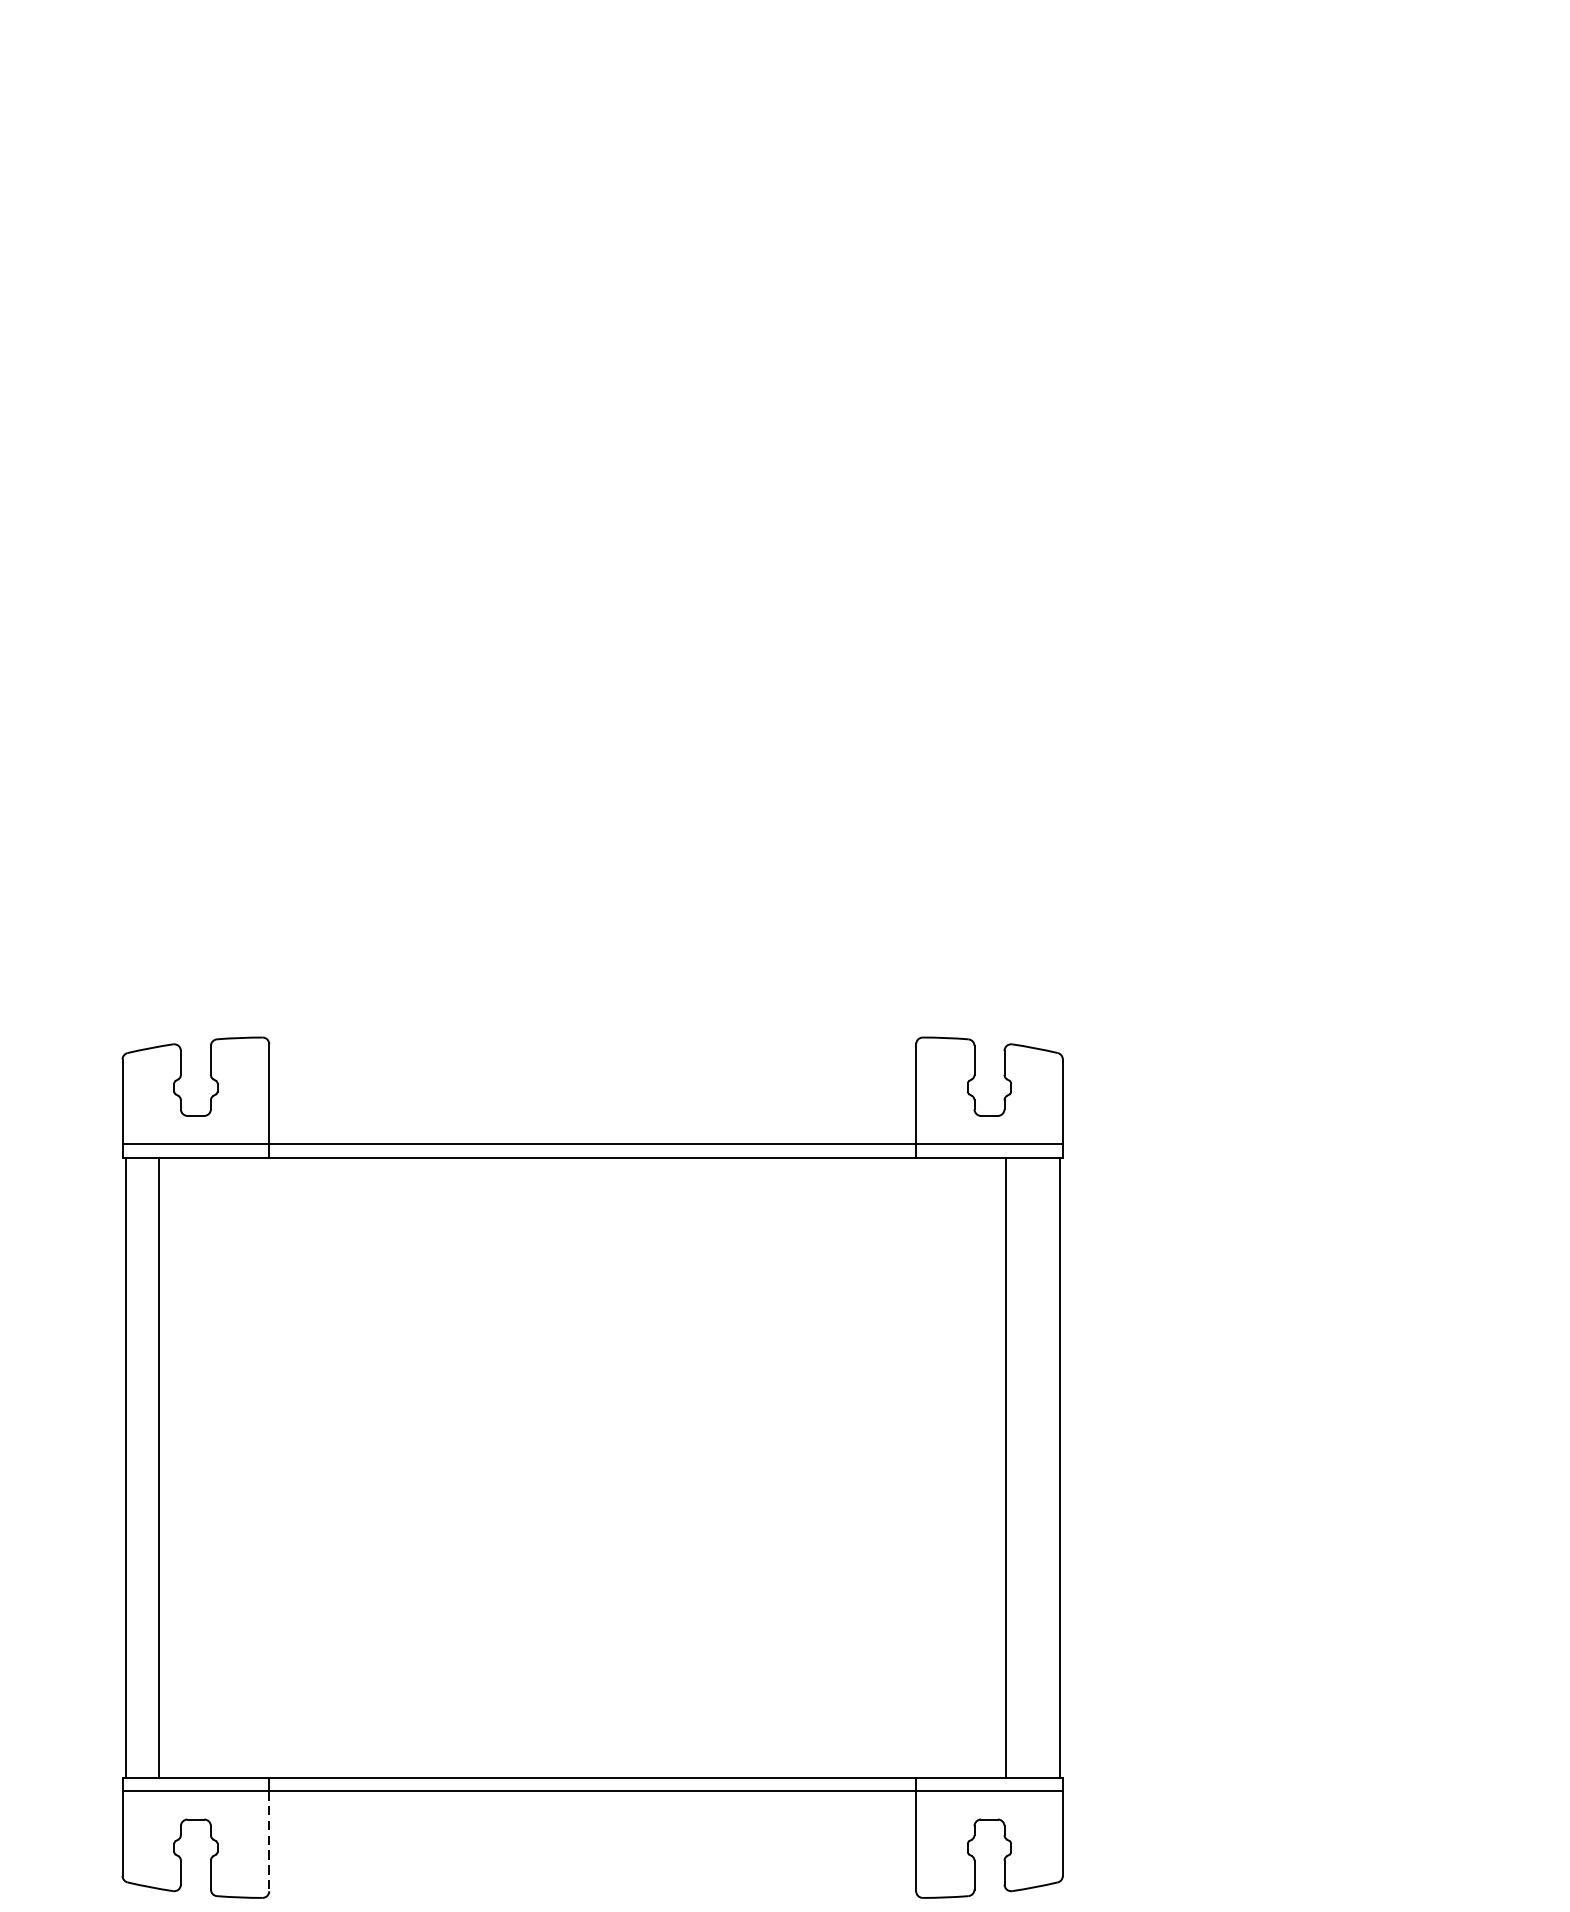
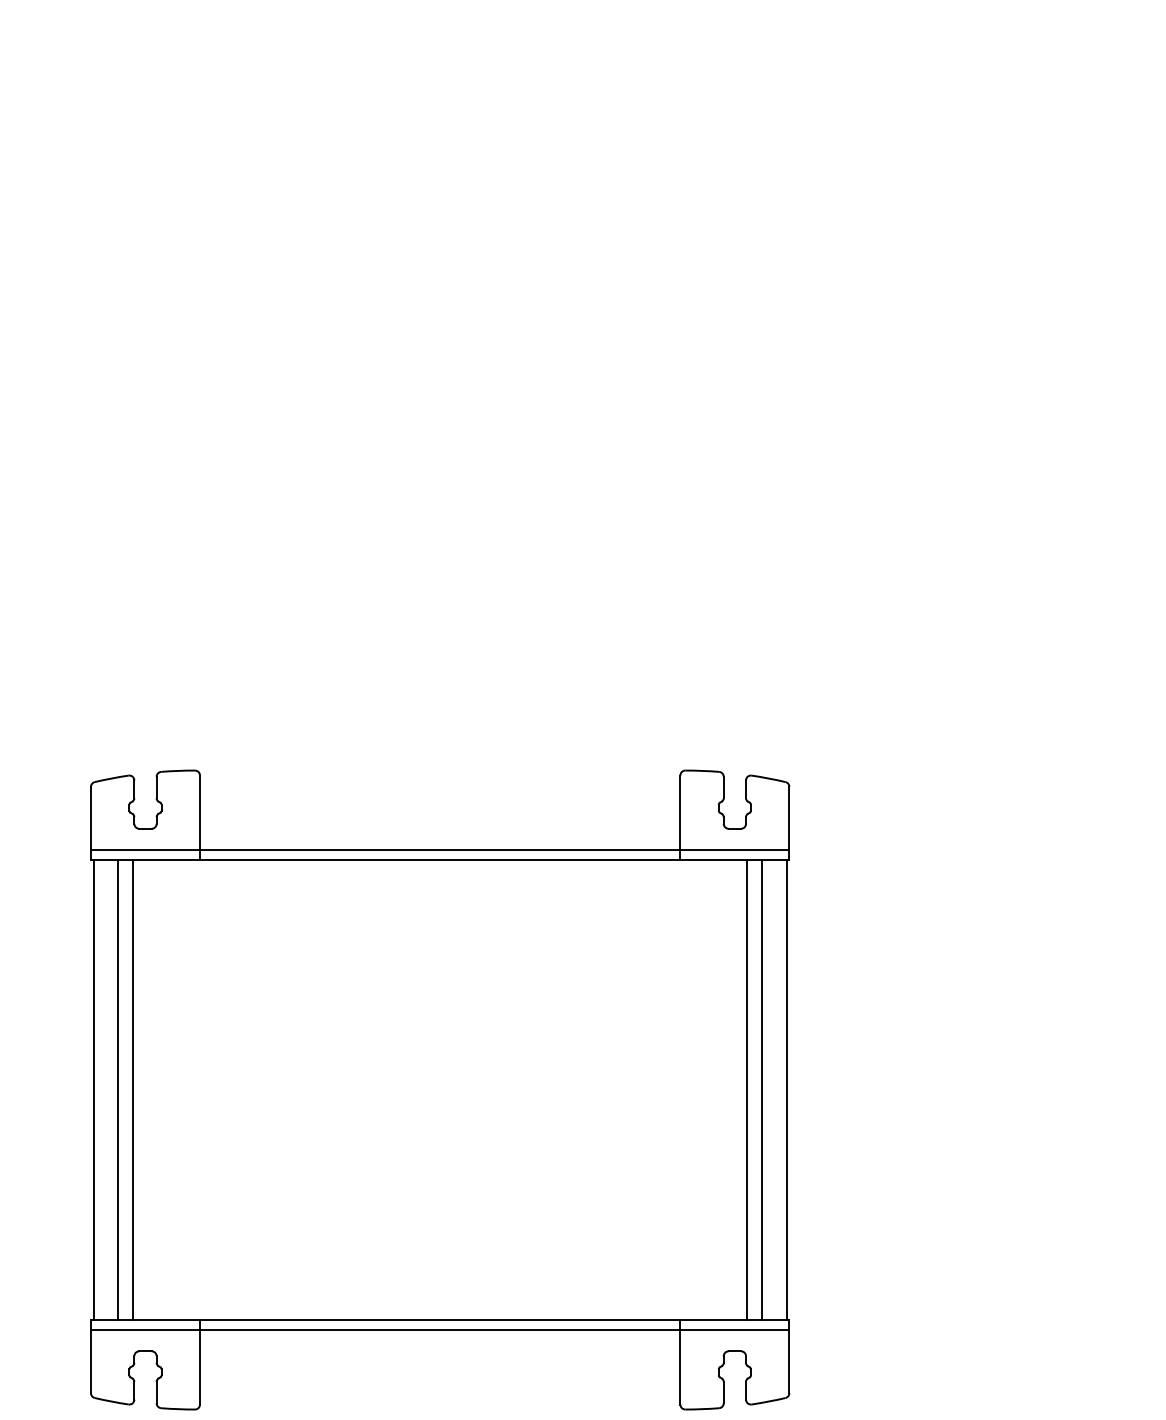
line: (179, 1466) -> (133, 1089), added
line: (1026, 1466) -> (762, 1089), added
line: (268, 1841) -> (199, 1367), dashed -> solid

